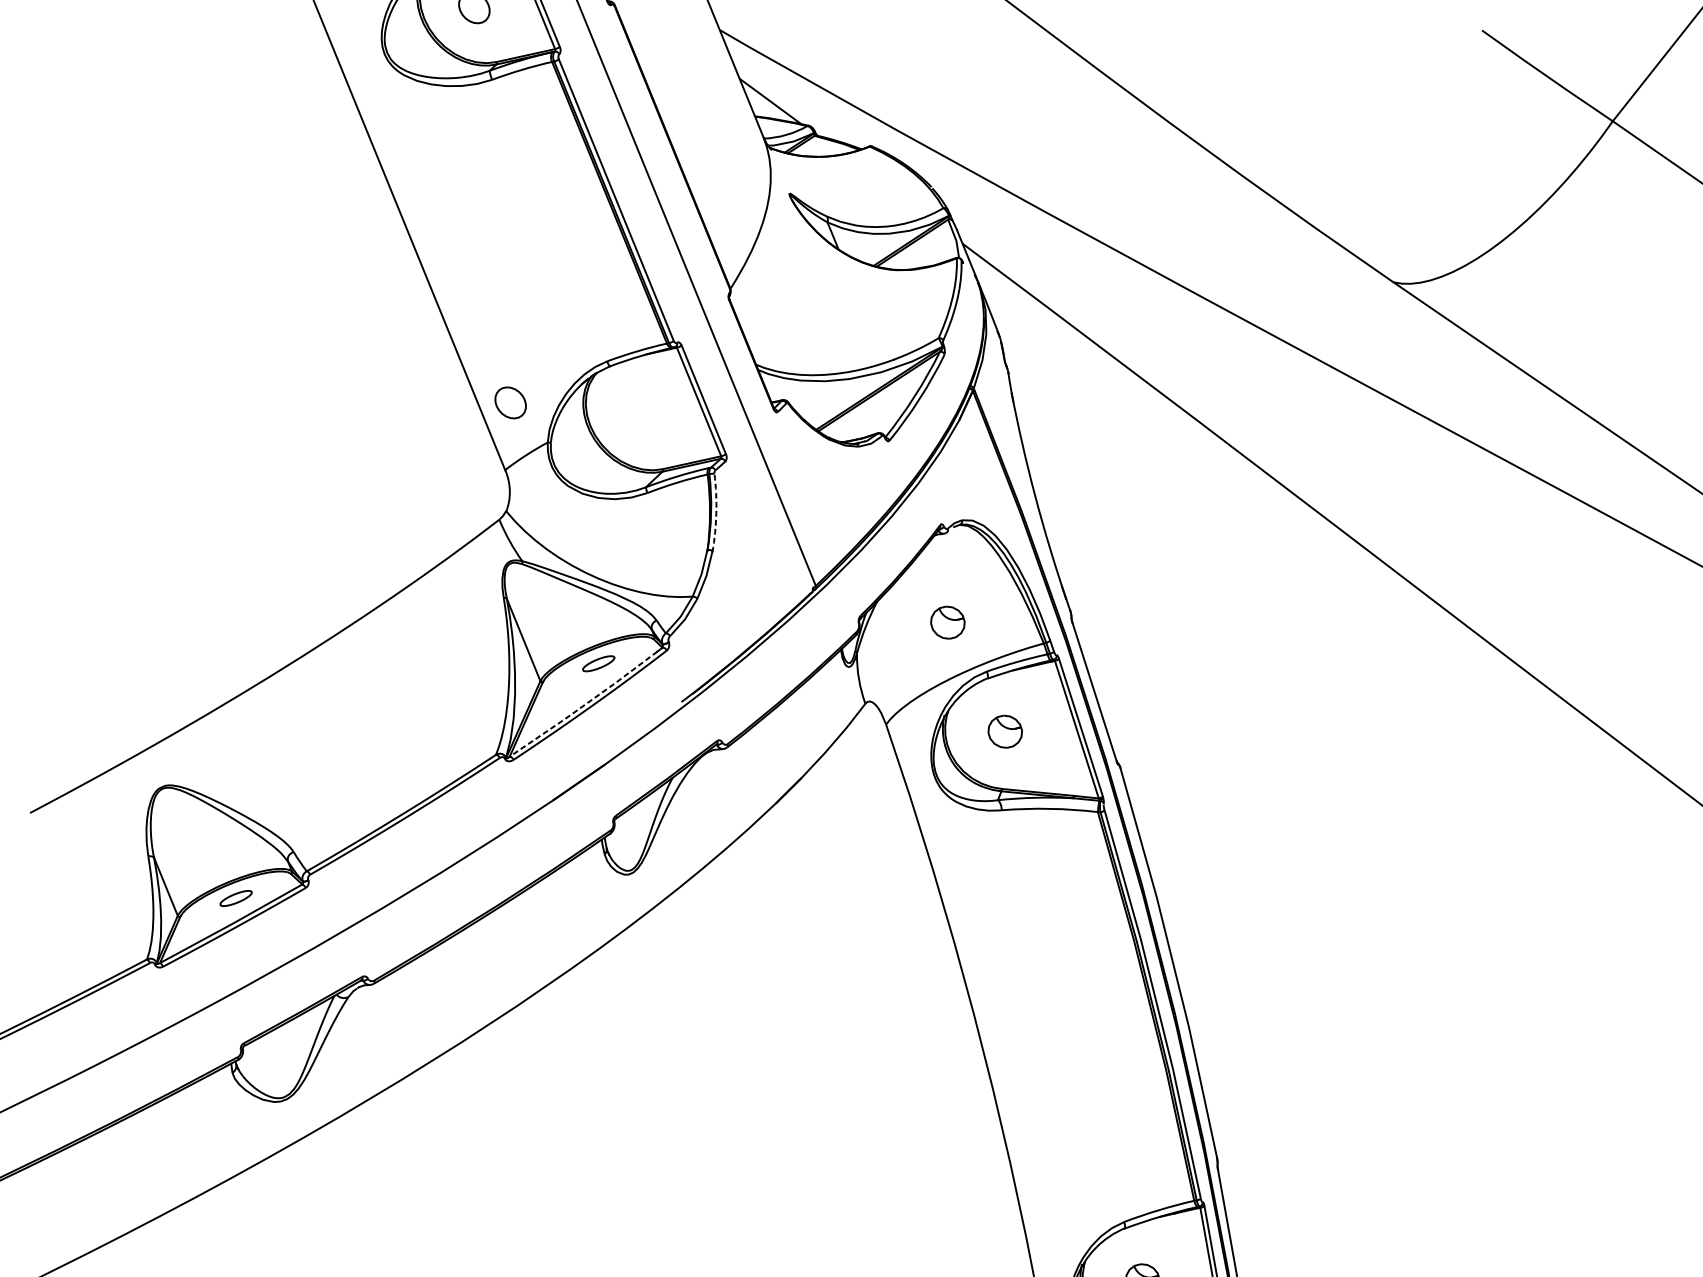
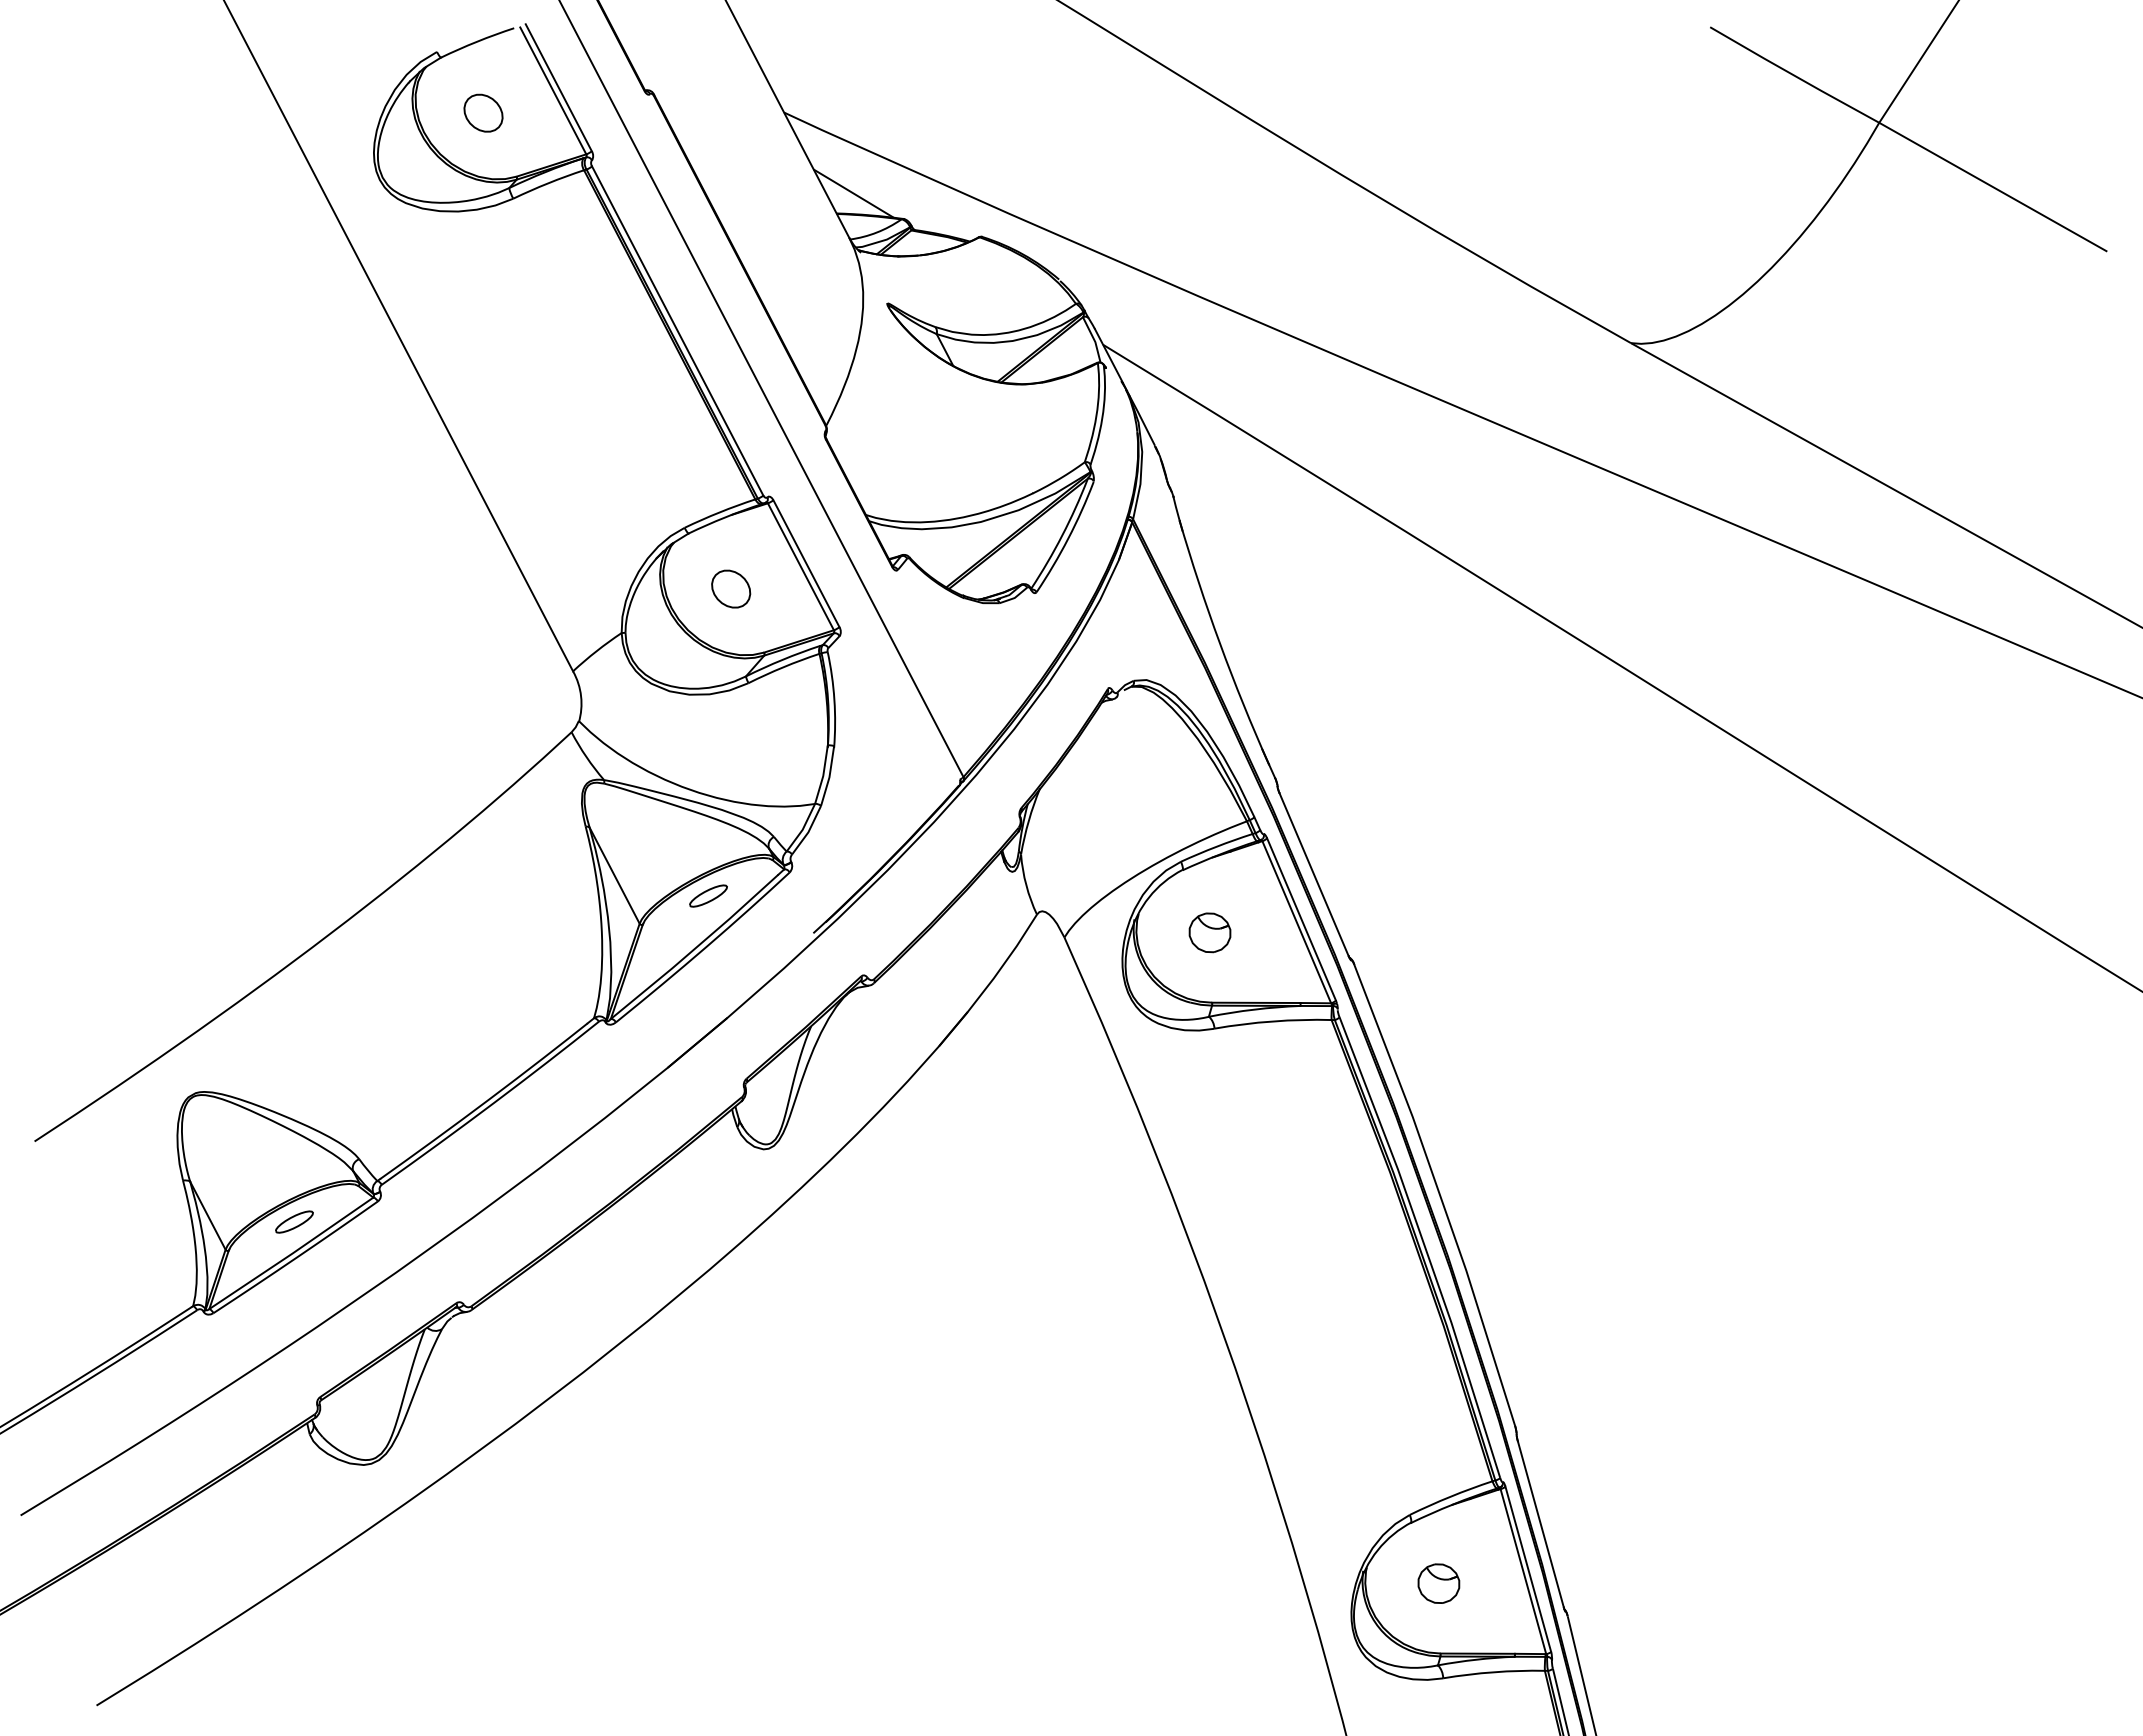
part: (511, 402) -> (731, 588), moved
arc: (716, 512) -> (834, 699), dashed -> solid
part: (947, 622) -> (1127, 806), removed
line: (585, 704) -> (696, 947), dashed -> solid

